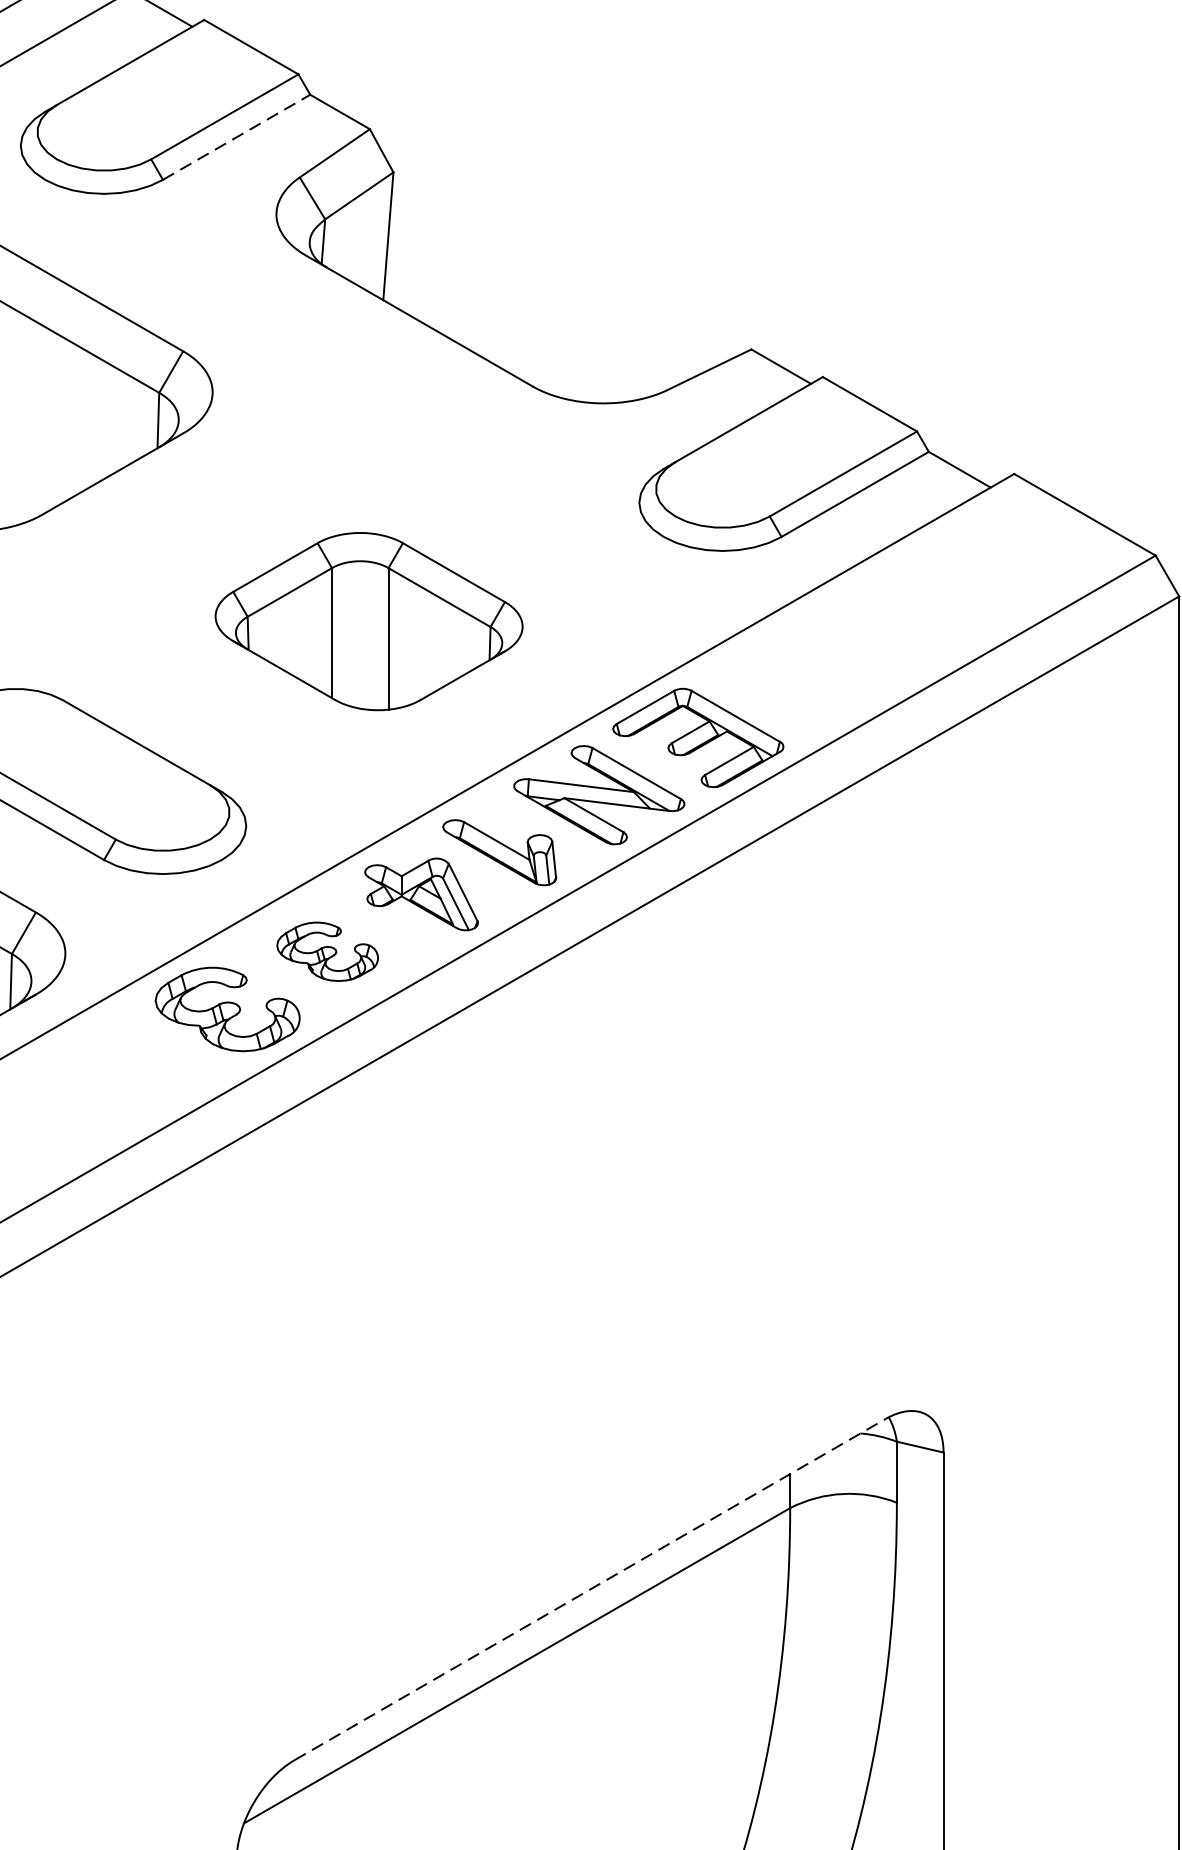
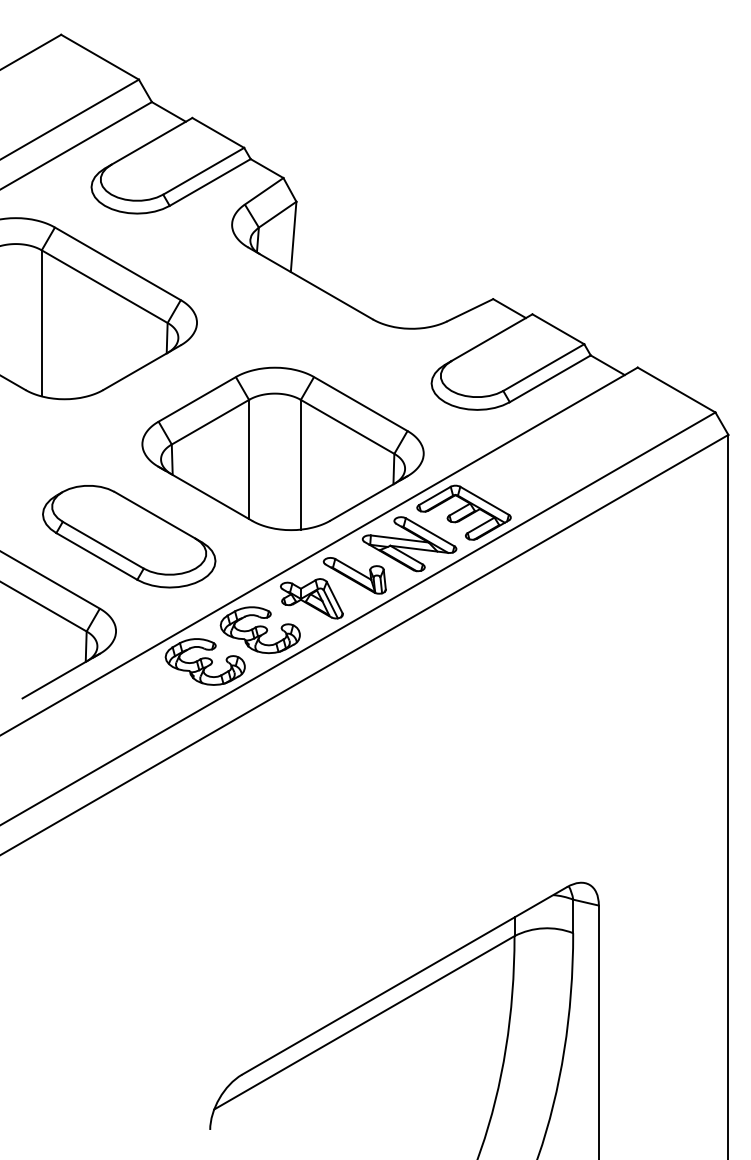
line: (237, 137) -> (210, 182), dashed -> solid
part: (368, 621) -> (282, 448), size x1.67
part: (326, 952) -> (259, 630), size x1.43
line: (590, 1588) -> (404, 980), dashed -> solid

